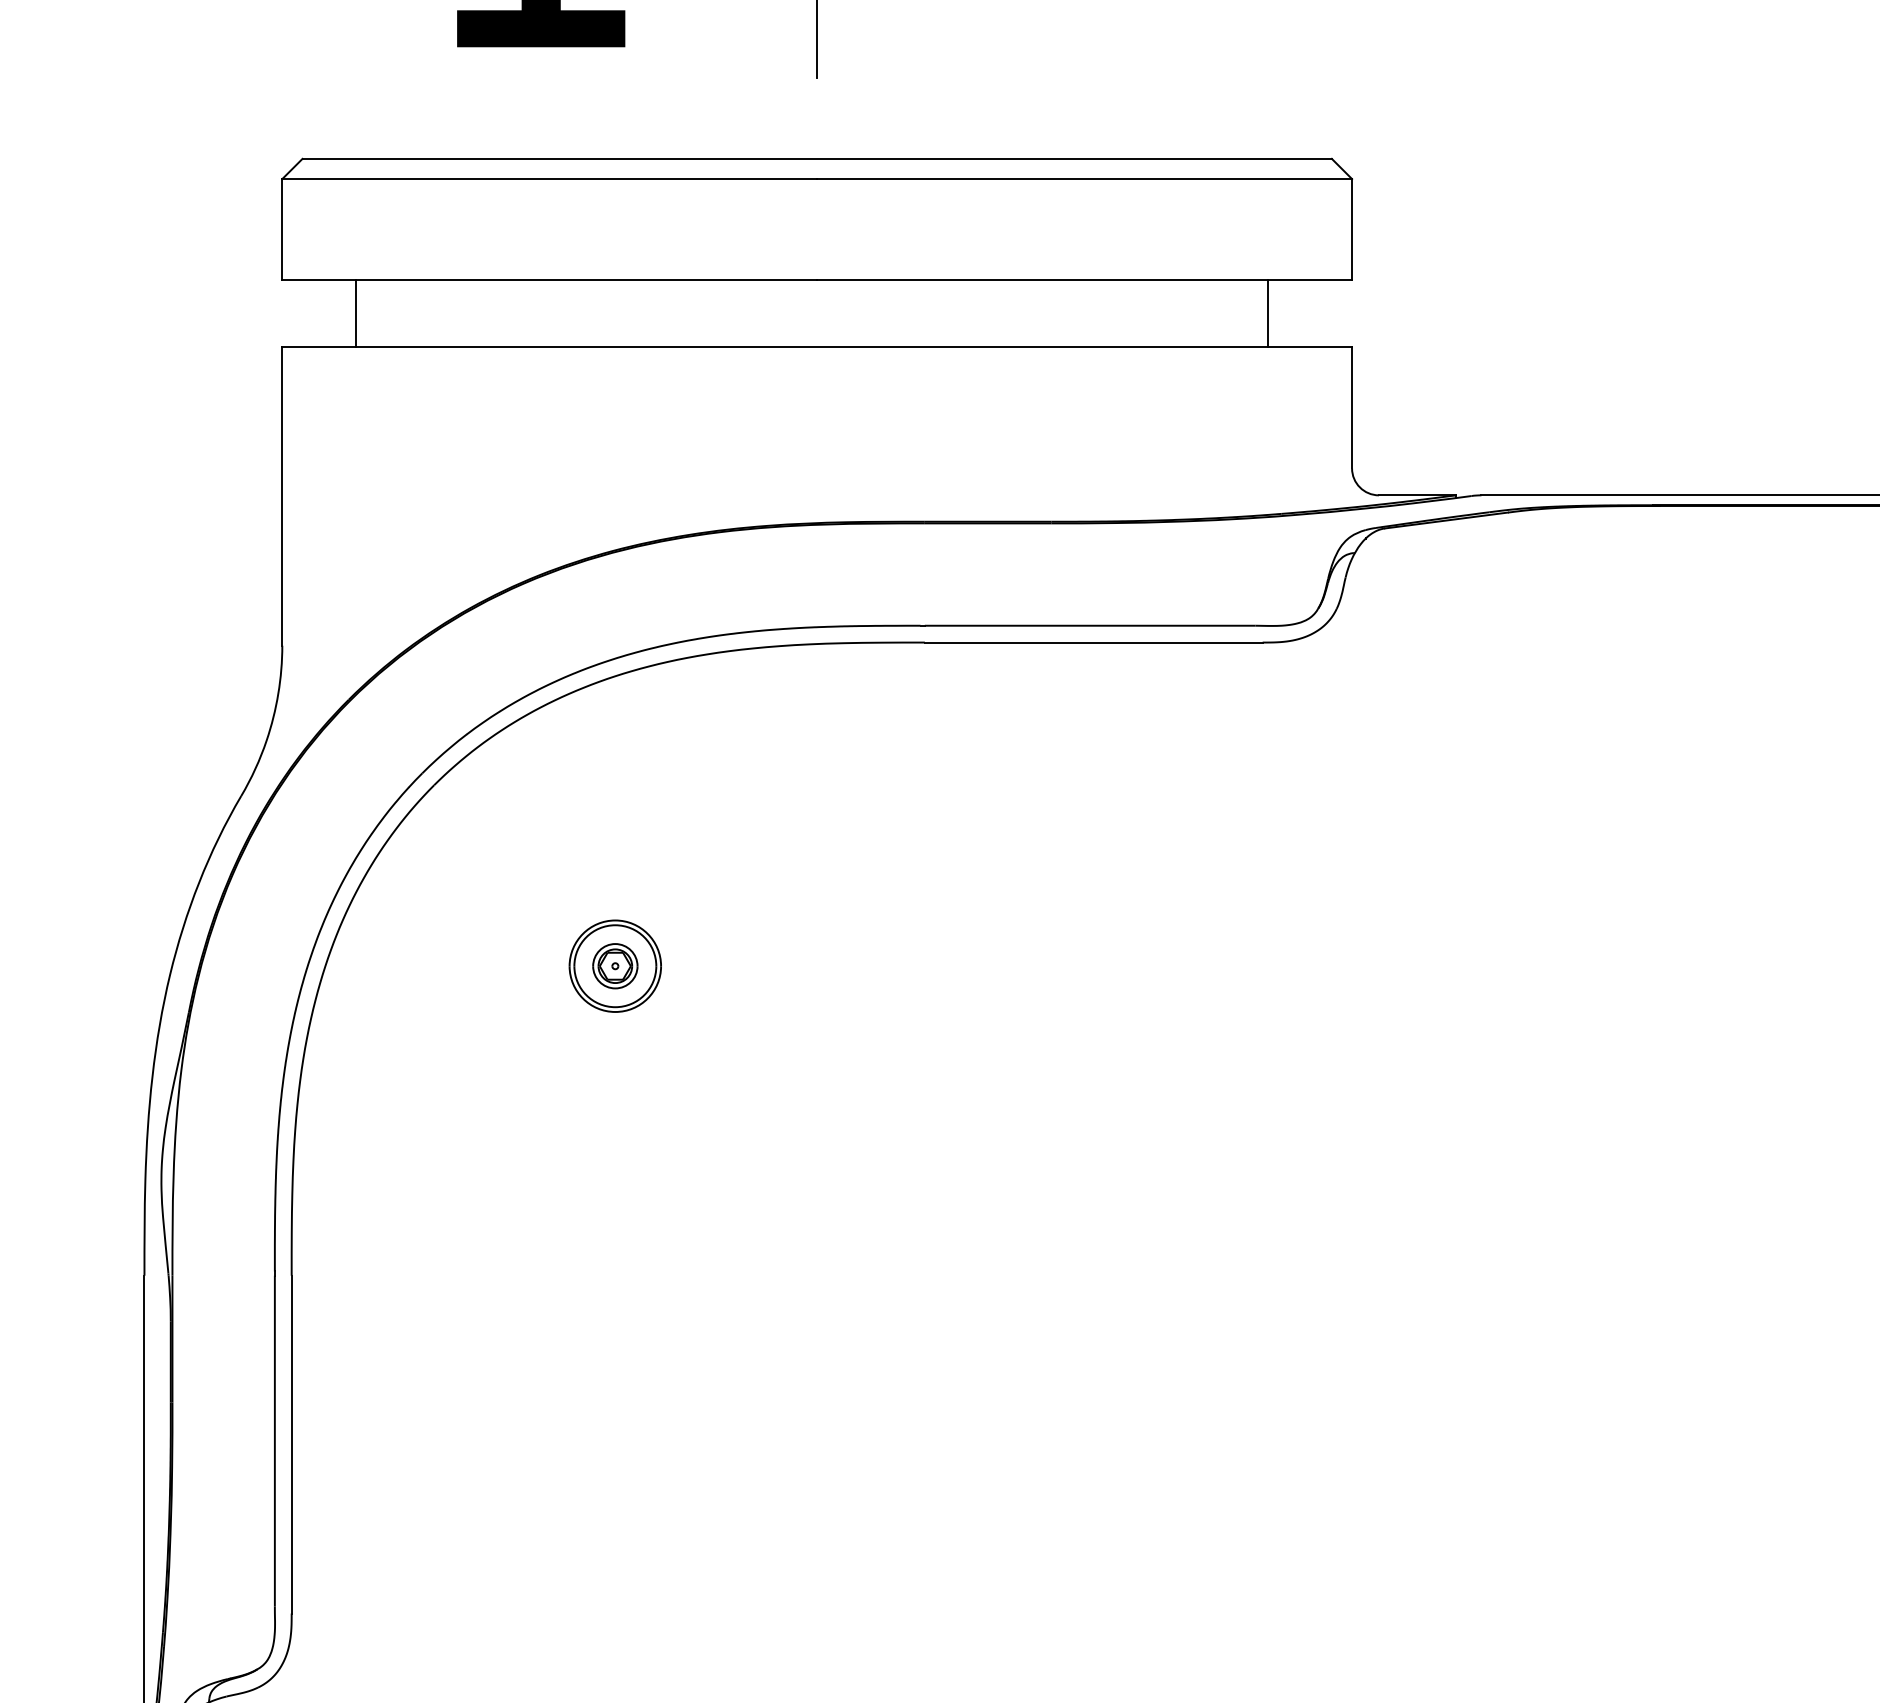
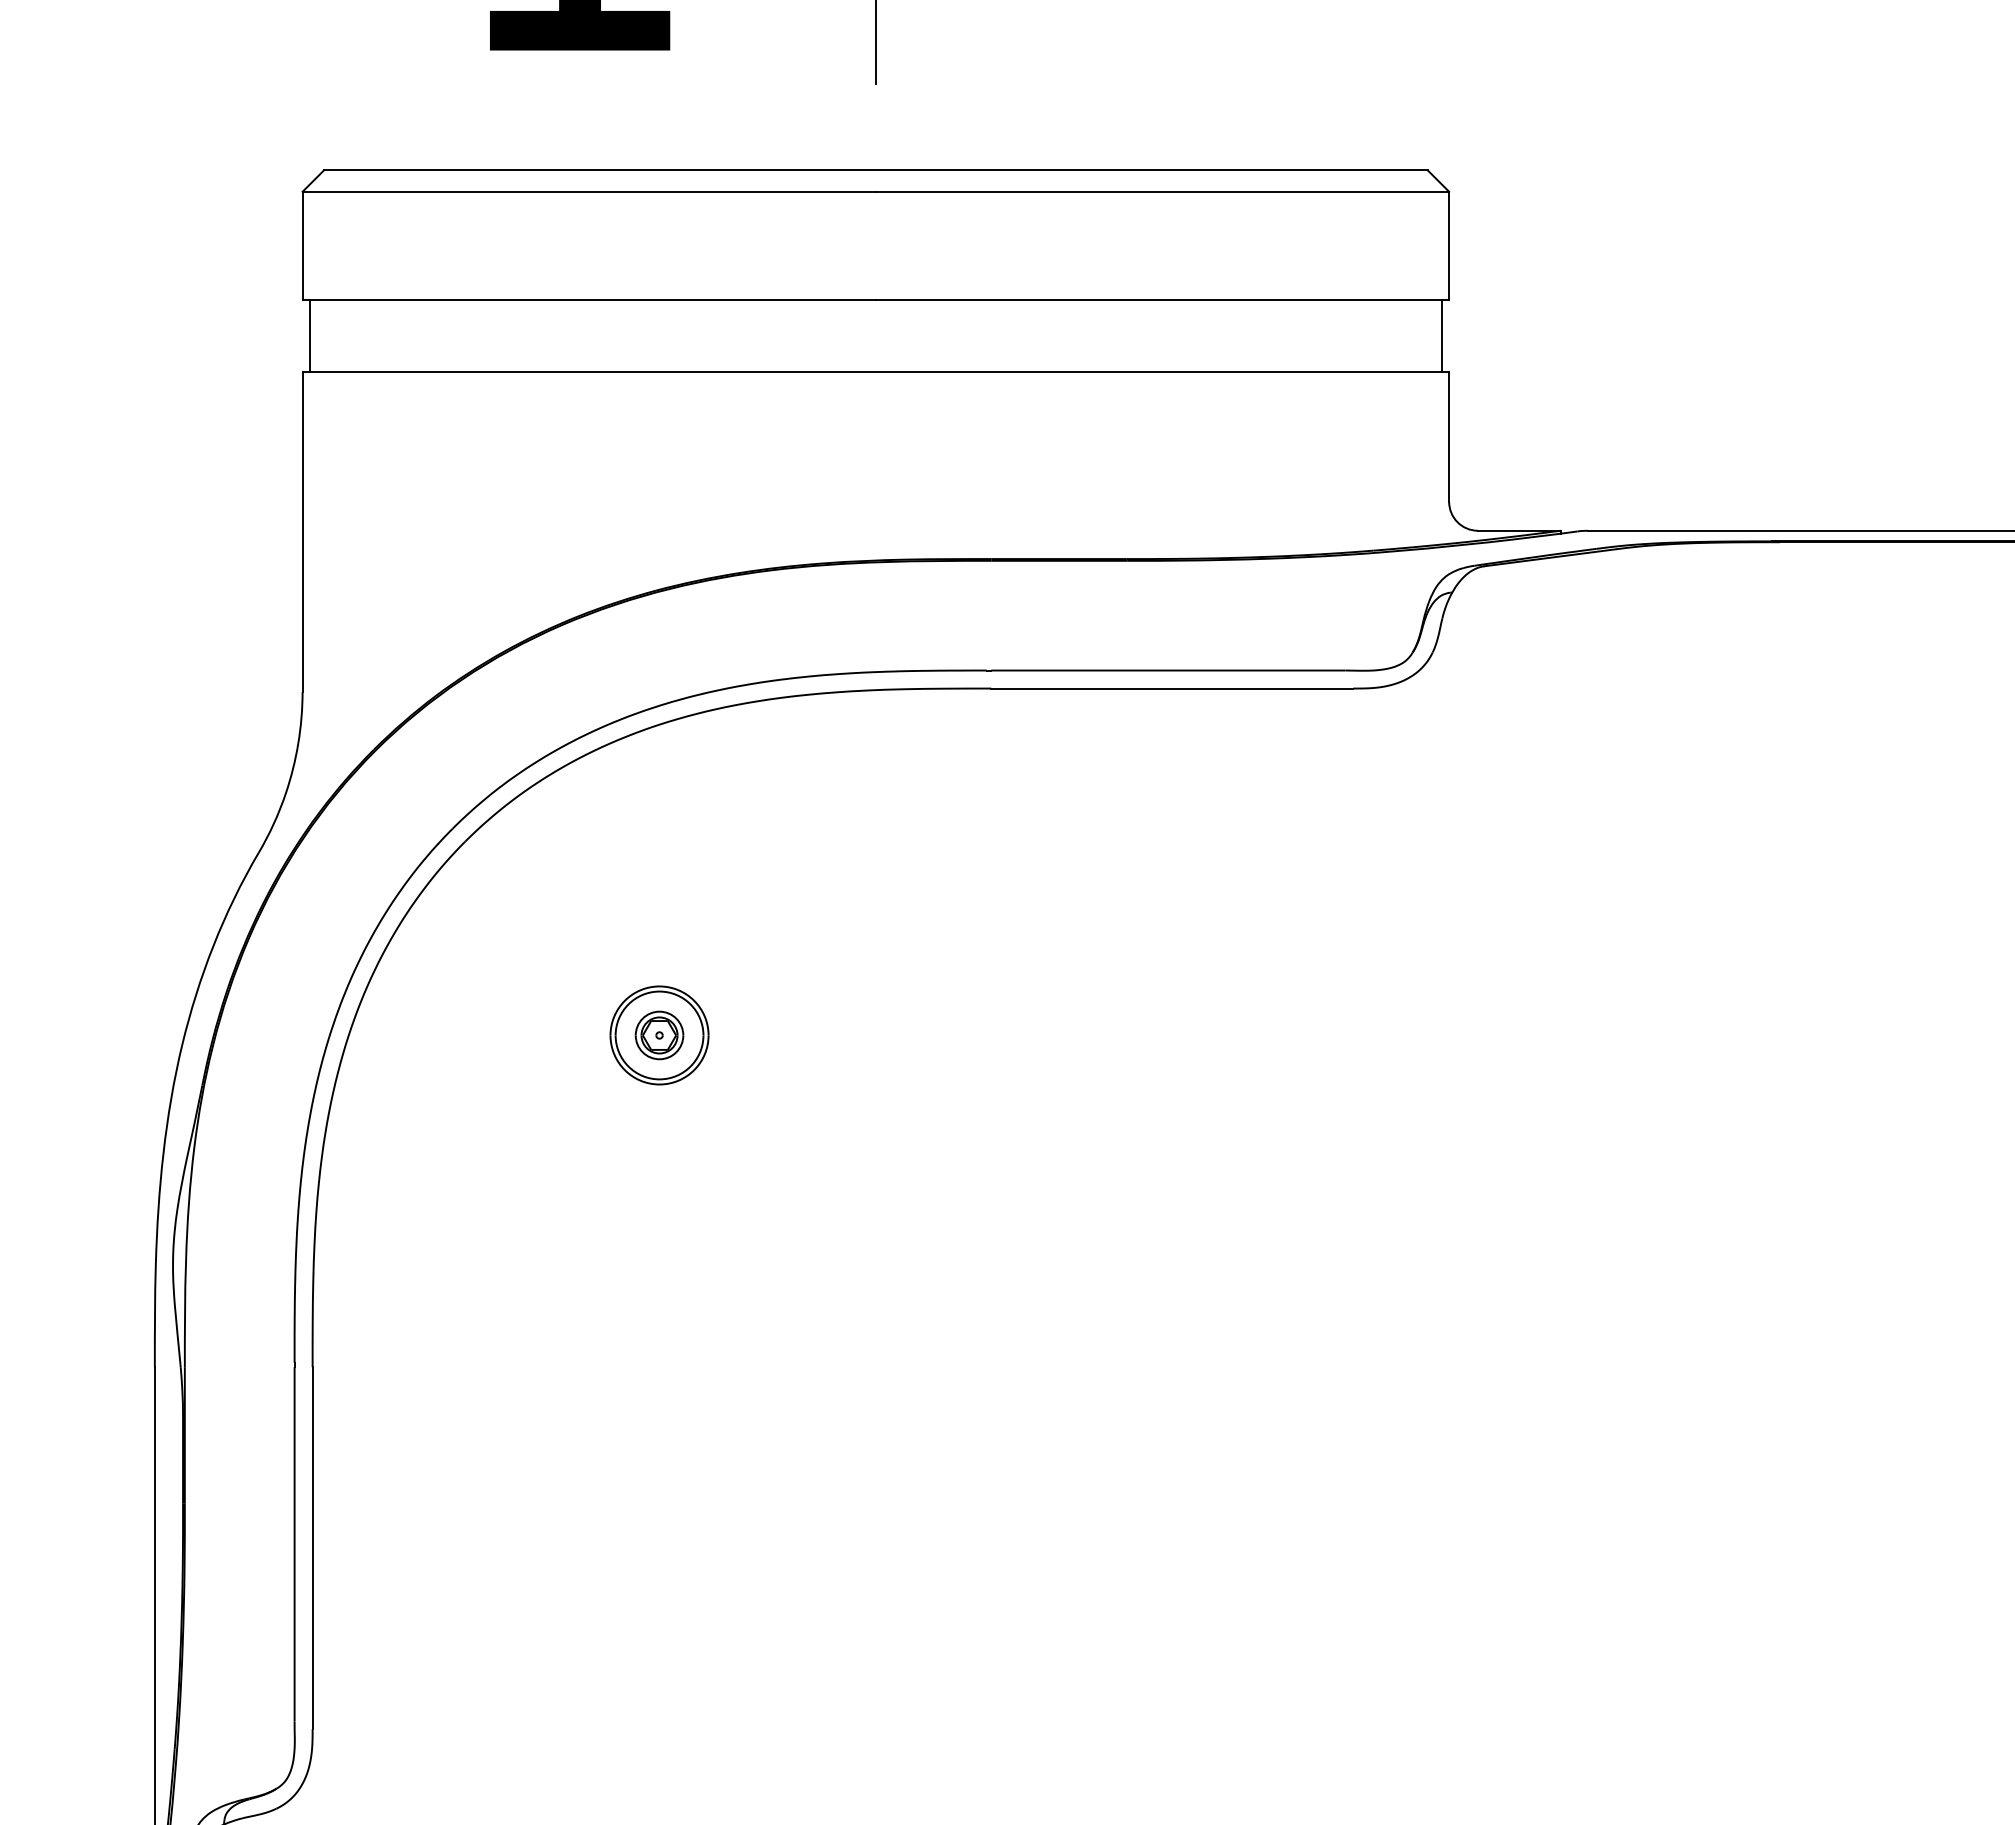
line: (355, 313) -> (309, 335), moved
line: (1267, 313) -> (1441, 335), moved

